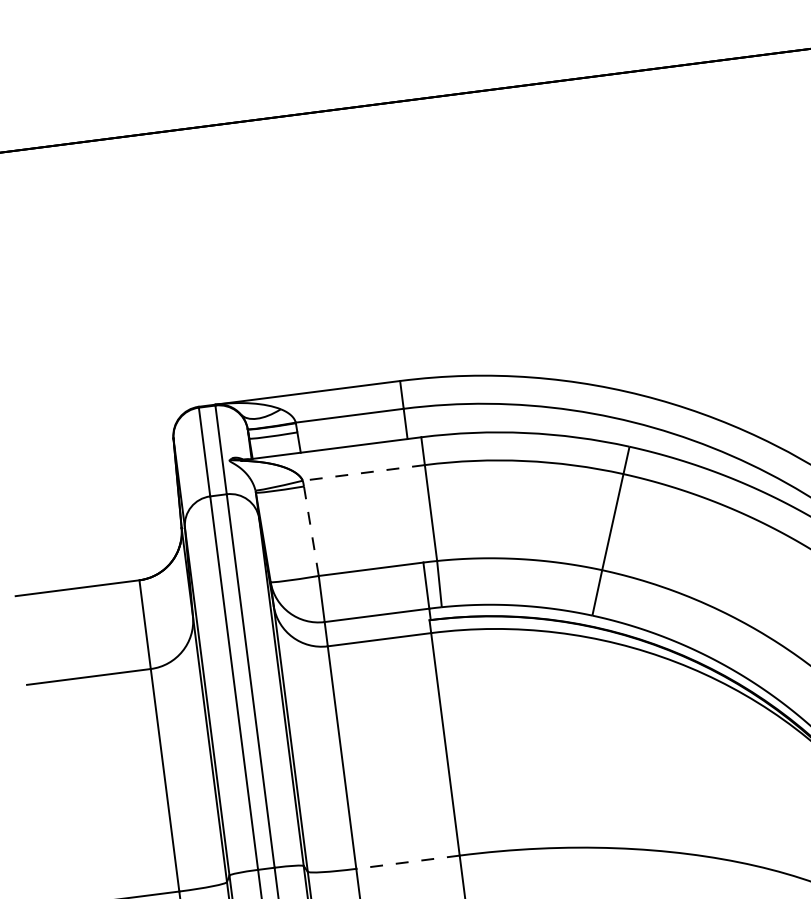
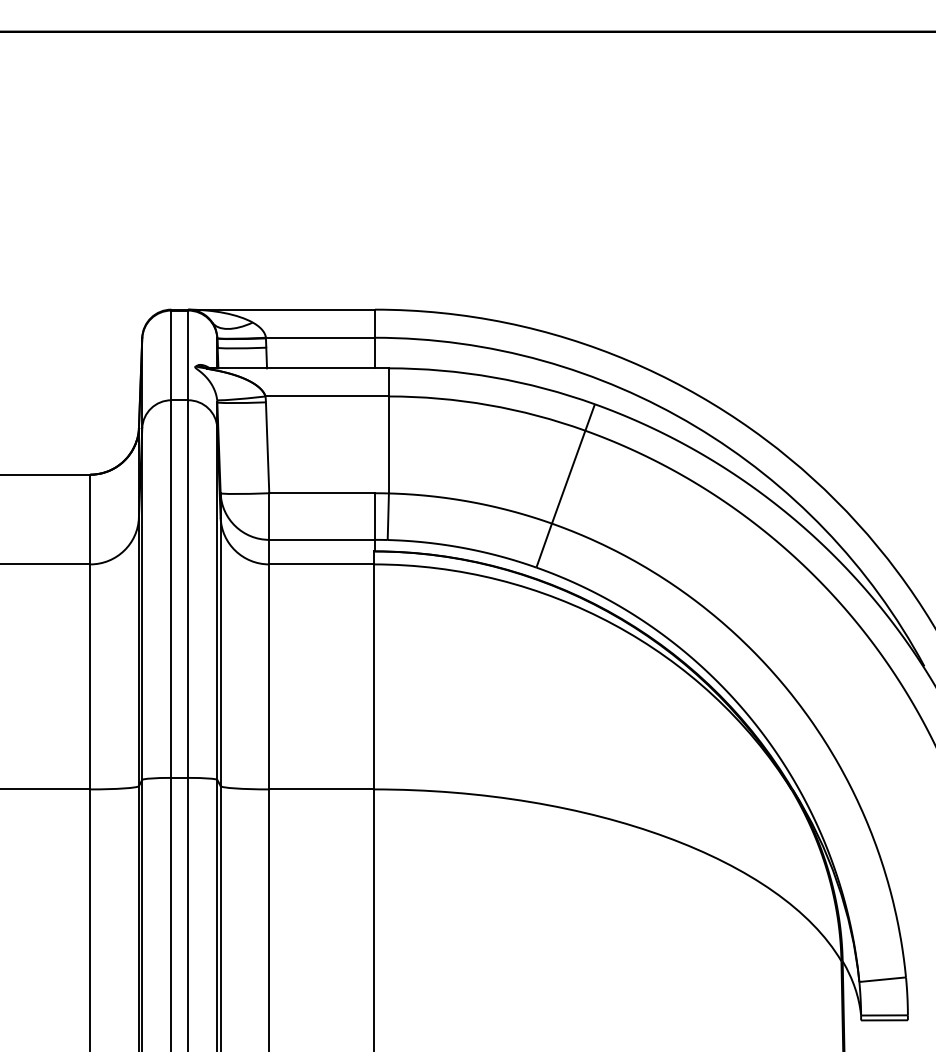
line: (364, 472) -> (327, 396), dashed -> solid
line: (311, 531) -> (267, 448), dashed -> solid
line: (407, 862) -> (321, 789), dashed -> solid

